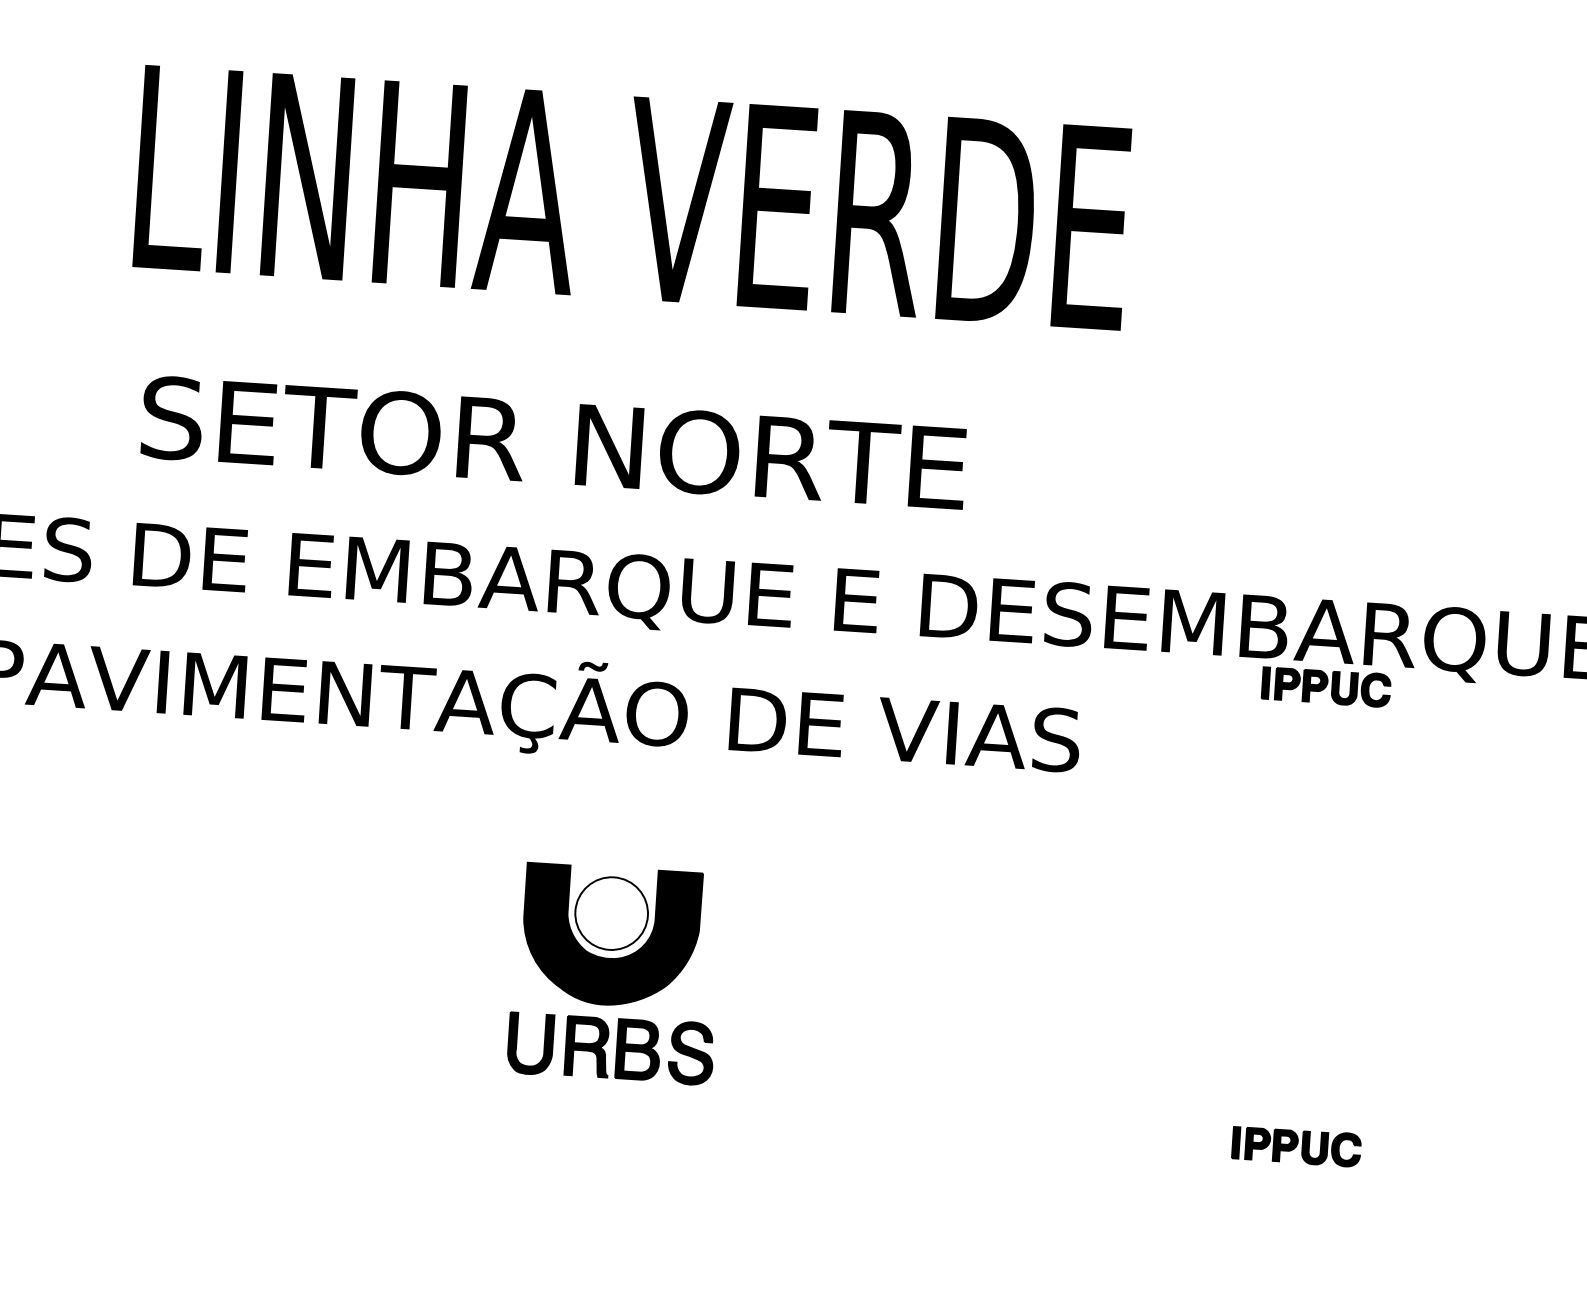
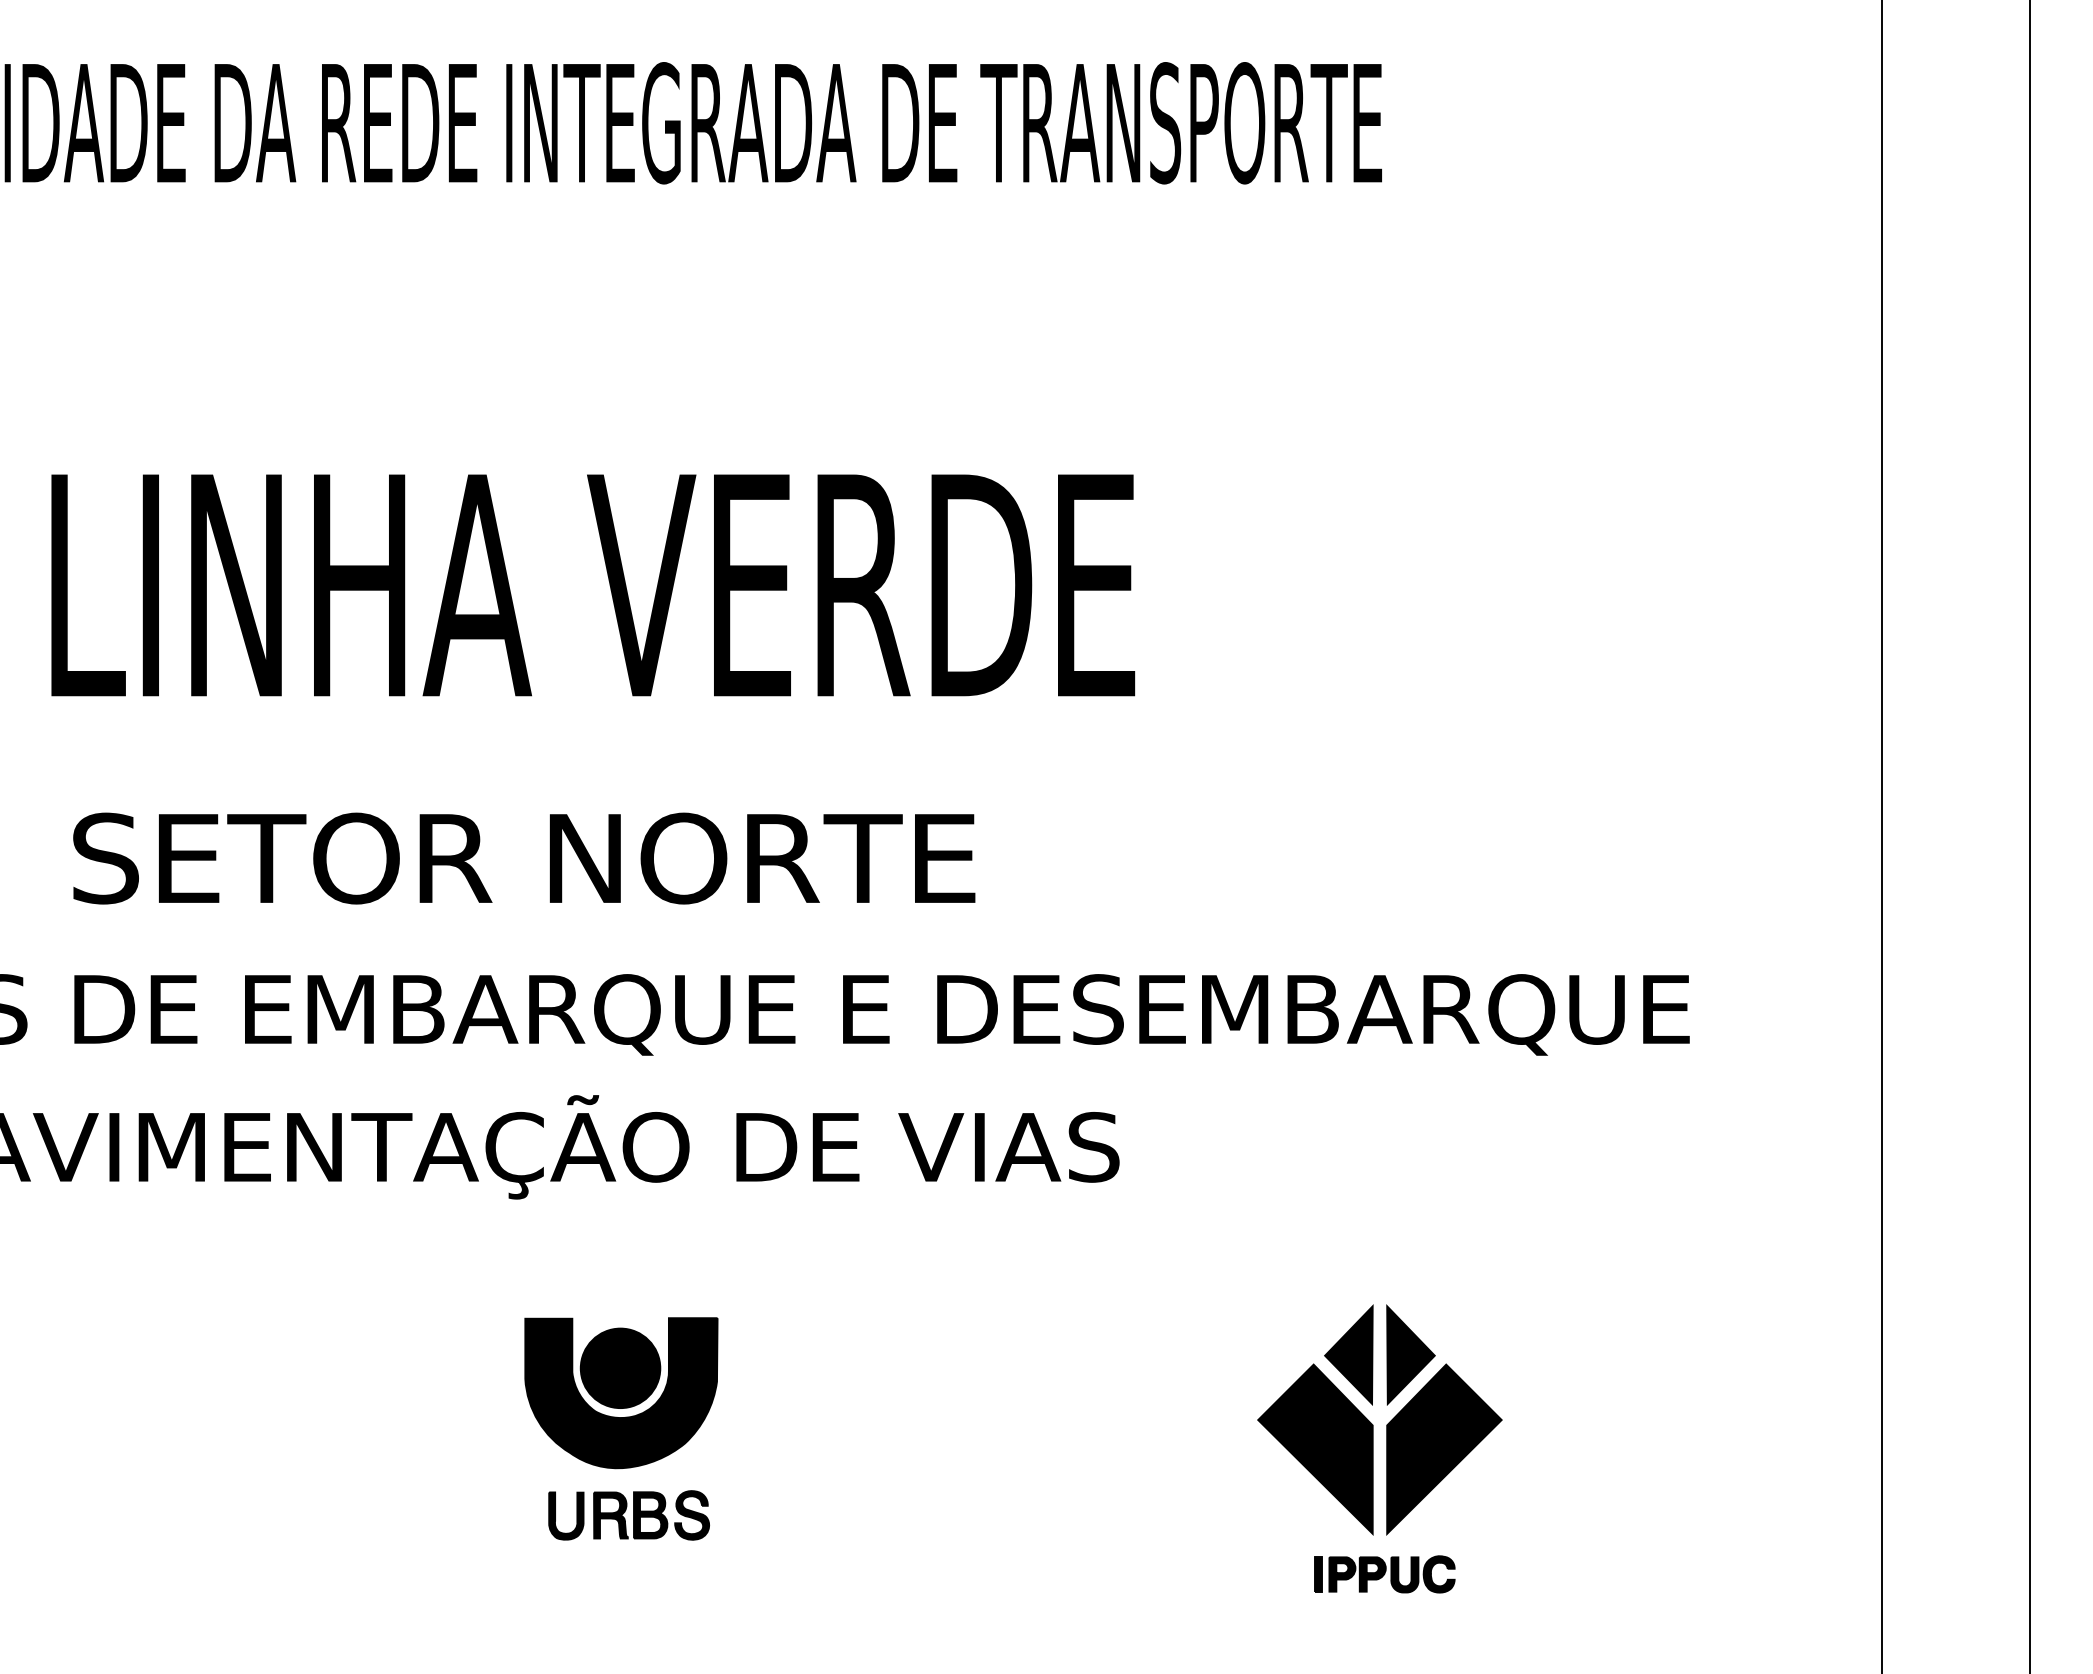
part: (1326, 687) -> (1384, 1070), removed
fill: (611, 913) -> (620, 1368), added
part: (1295, 1009) -> (1373, 1424), added
part: (610, 1048) -> (628, 1515), size x0.71

